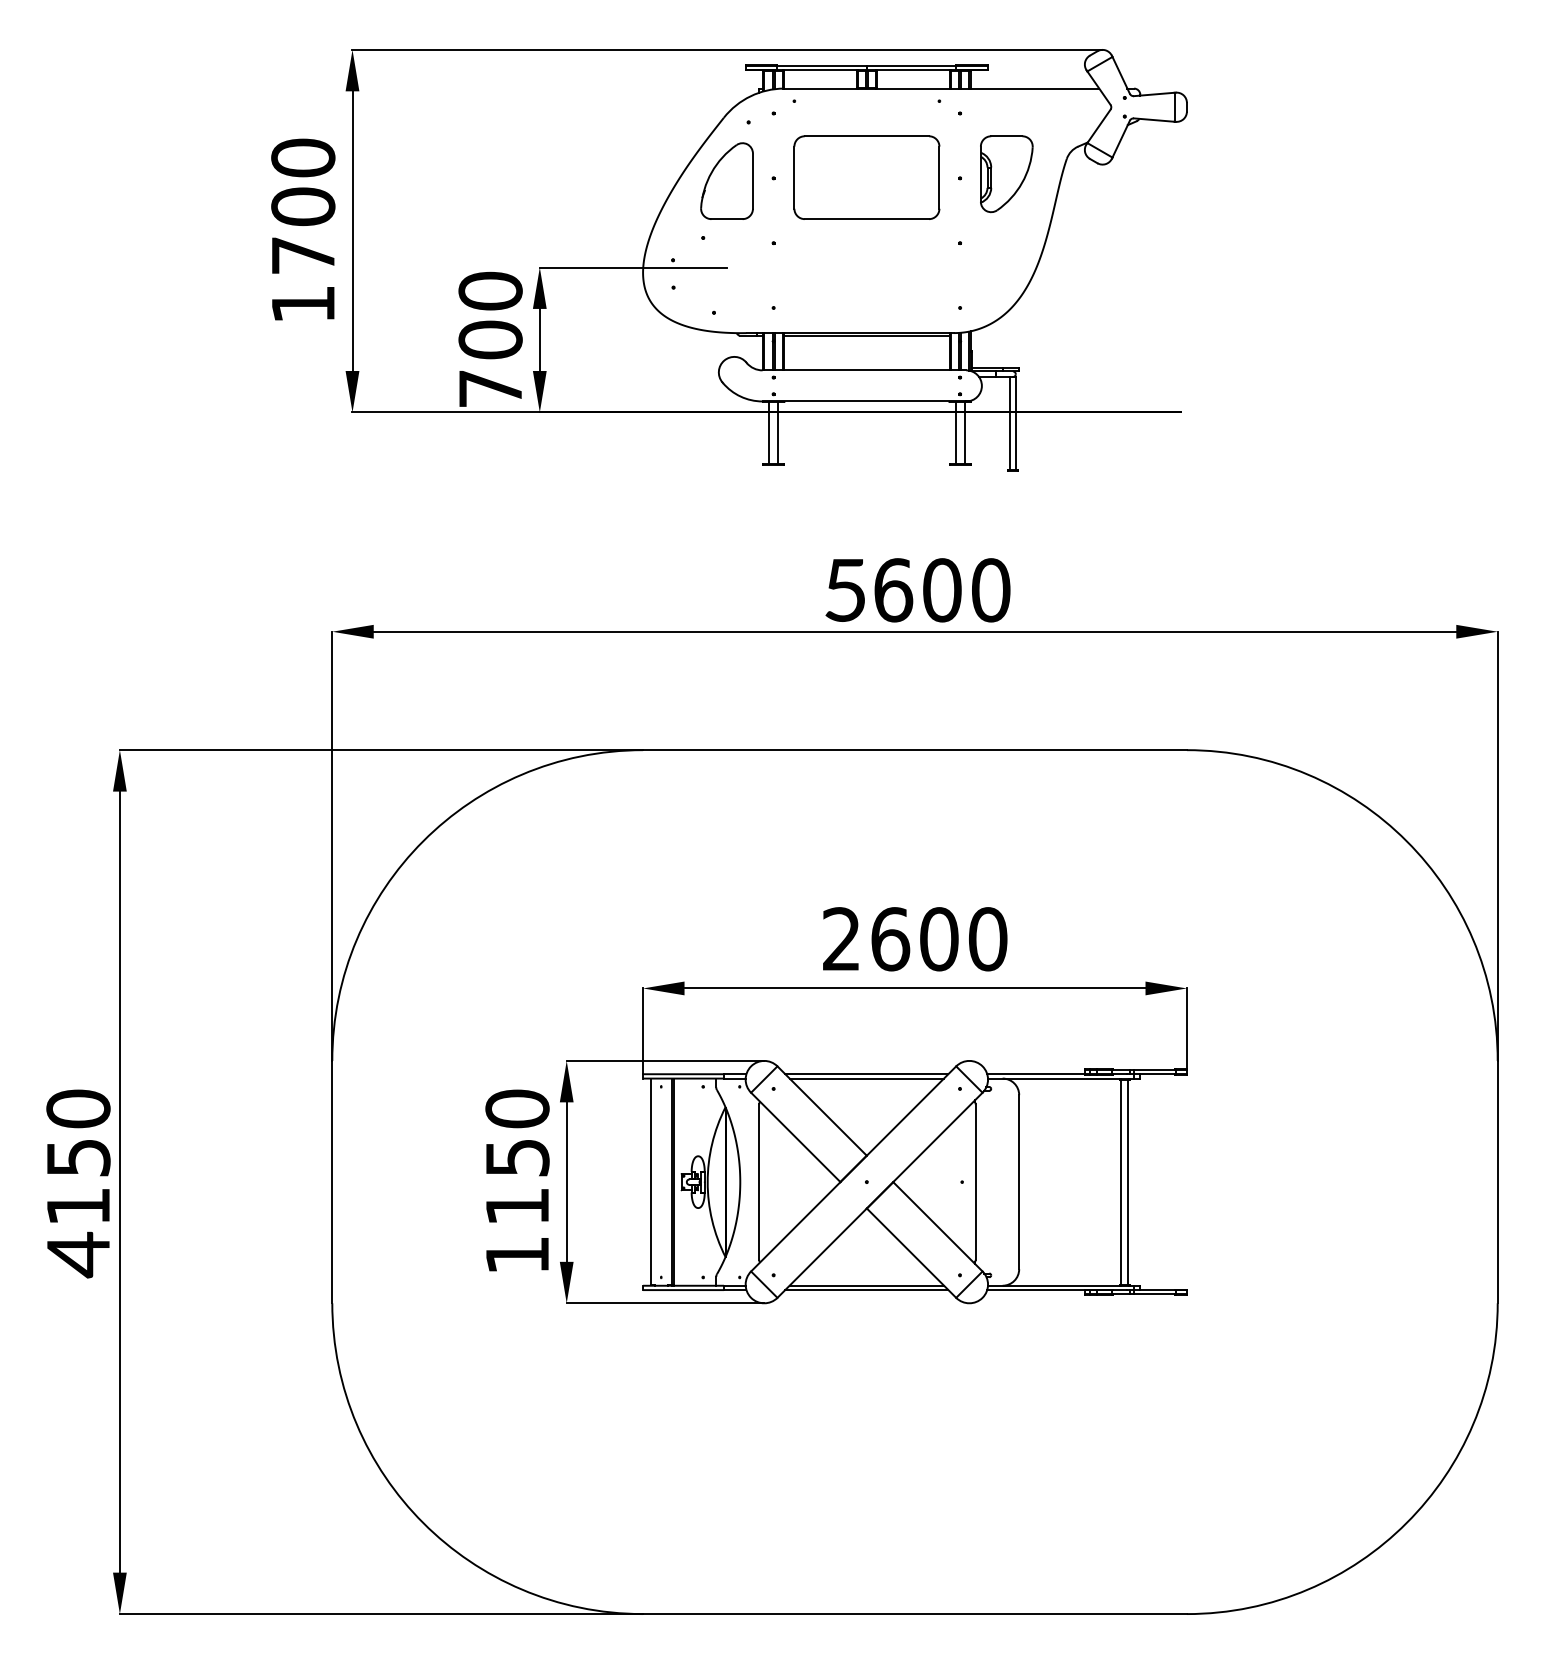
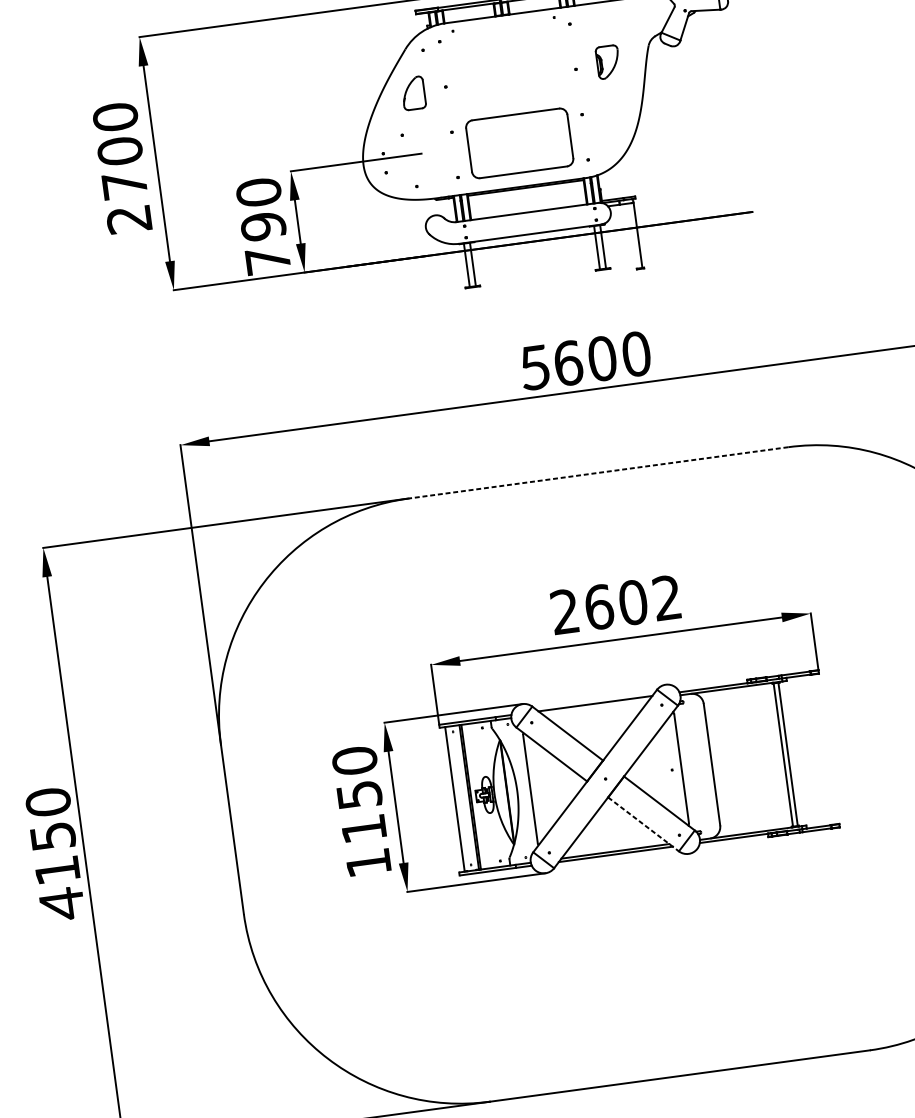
part: (1006, 174) -> (608, 62), size x0.6
part: (866, 177) -> (519, 143), moved
part: (726, 180) -> (413, 92), size x0.6
text: (302, 305) -> (128, 220), 1700 -> 2700
text: (490, 339) -> (263, 226), 700 -> 790
line: (1010, 423) -> (634, 235), removed
line: (915, 750) -> (598, 473), solid -> dashed
text: (988, 939) -> (667, 598), 2600 -> 2602
line: (866, 1078) -> (595, 706), removed
line: (911, 1253) -> (643, 824), solid -> dashed

